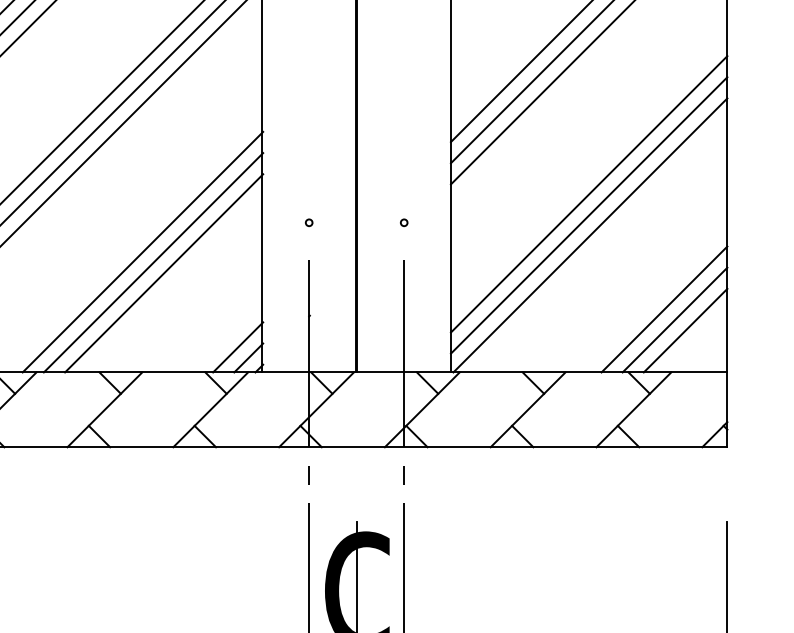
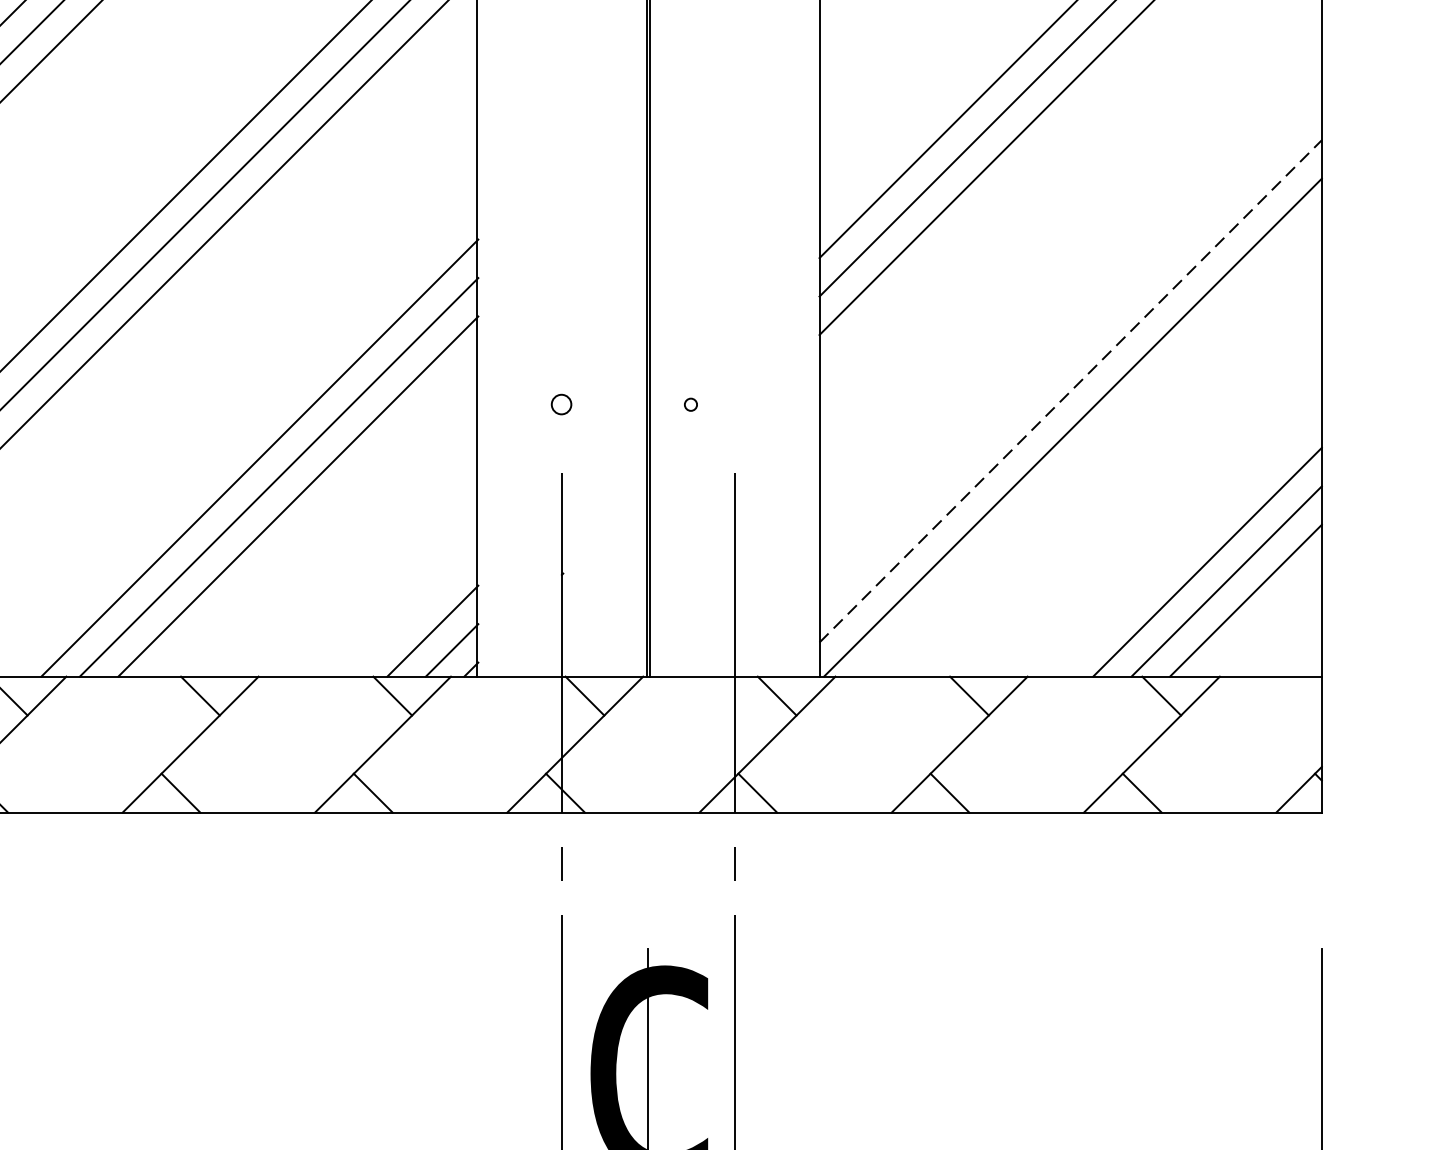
line: (588, 194) -> (1069, 353), removed
line: (589, 215) -> (1071, 391), solid -> dashed
circle: (309, 222) -> (562, 404), size x1.6
circle: (404, 222) -> (691, 404), moved

